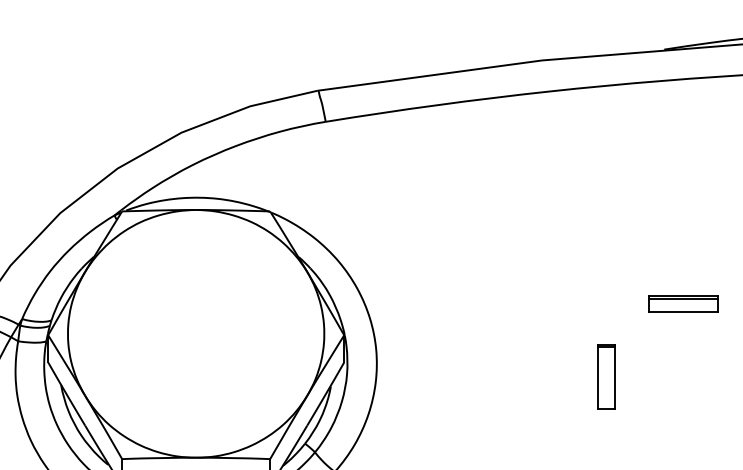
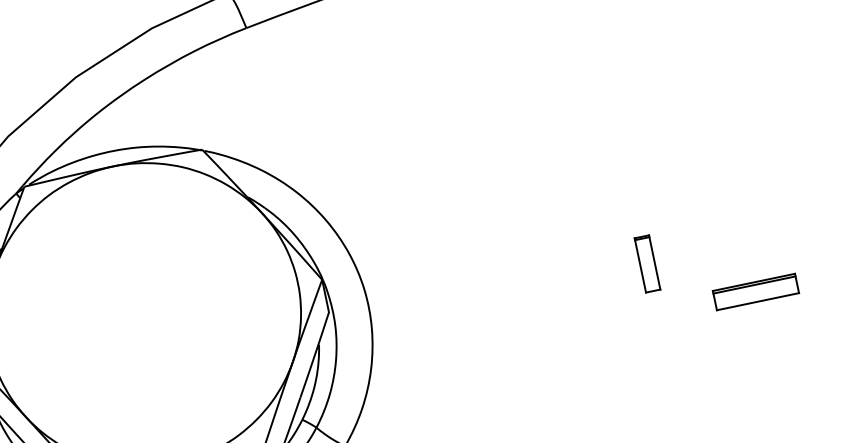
part: (683, 303) -> (755, 290), moved
part: (606, 376) -> (647, 263), size x0.7

